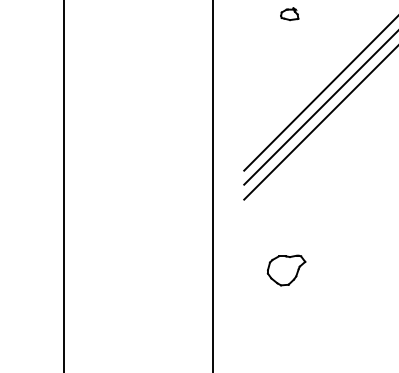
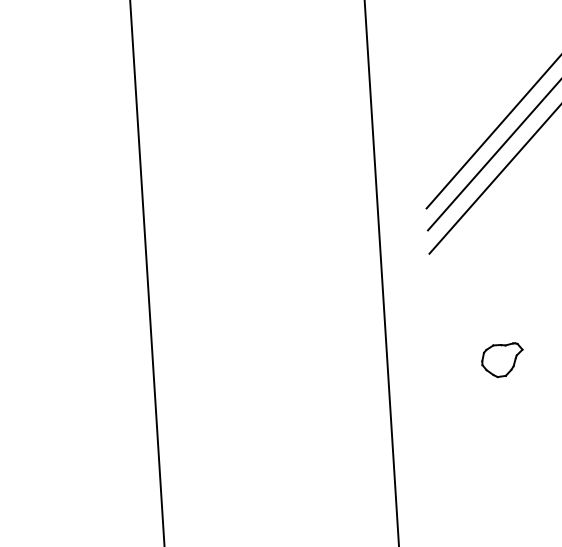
part: (286, 270) -> (502, 360), size x0.7

